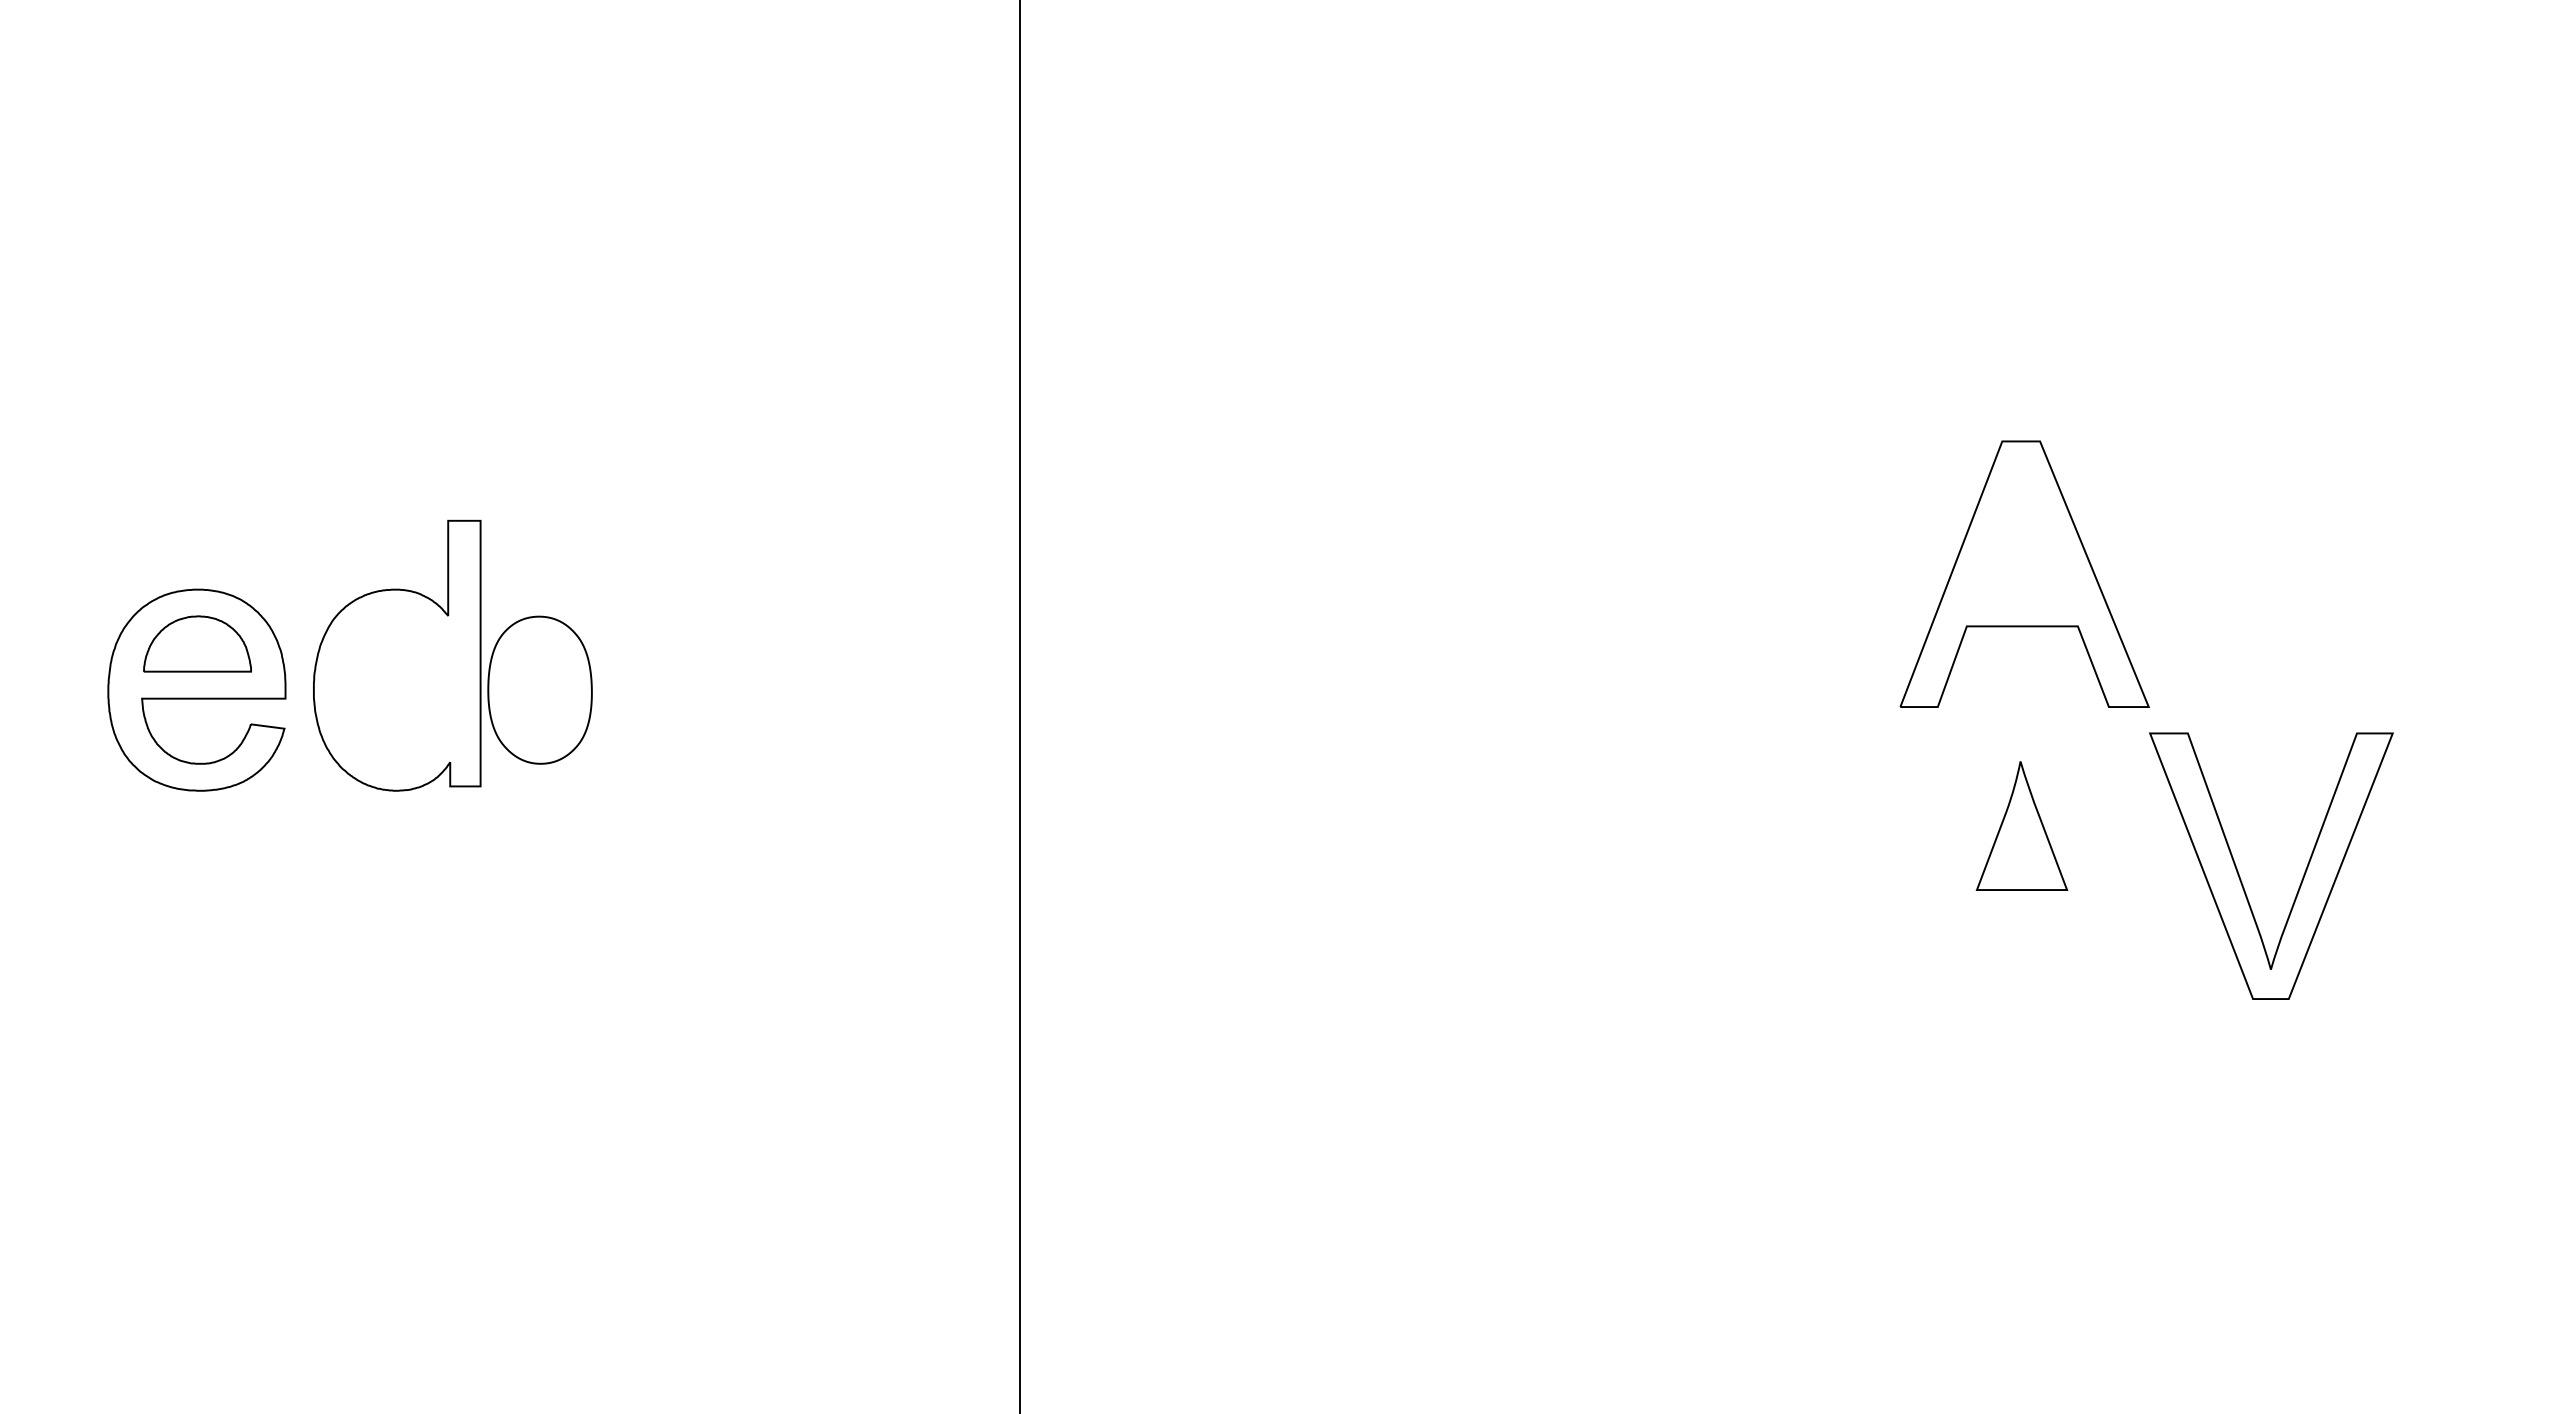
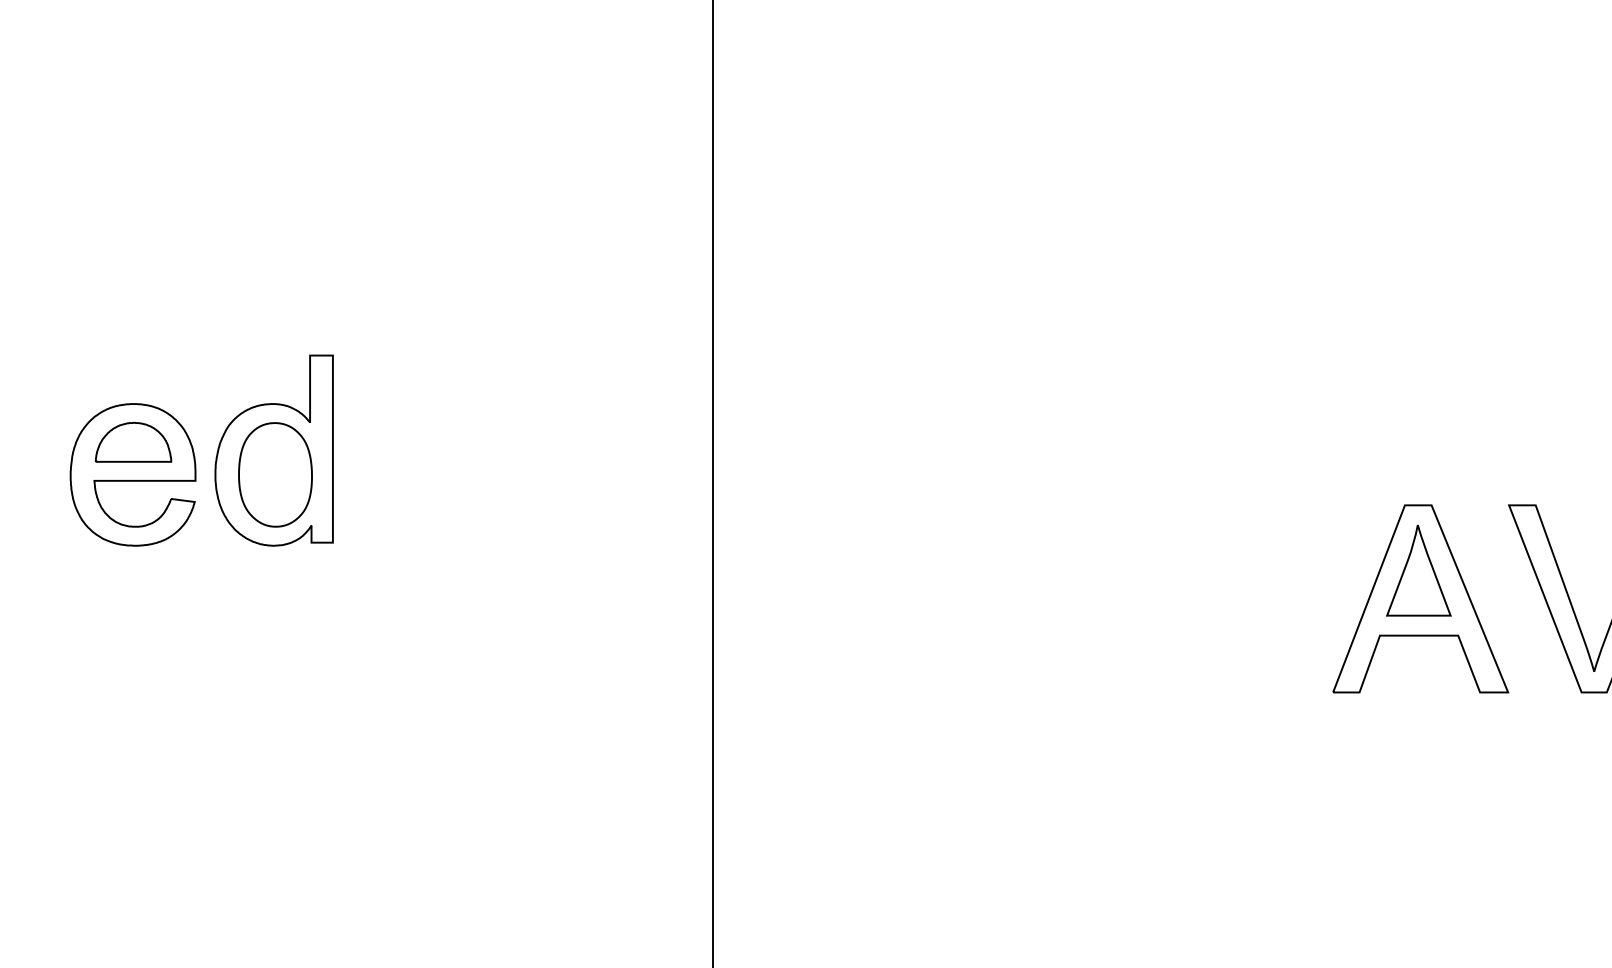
part: (2024, 573) -> (1420, 598), moved
part: (539, 689) -> (275, 474), moved

